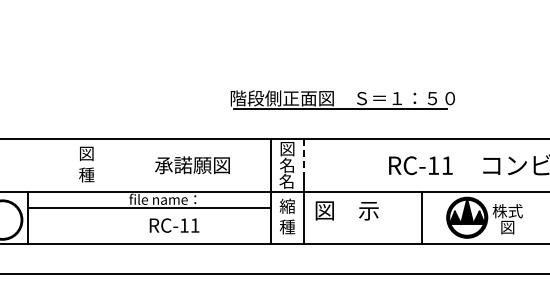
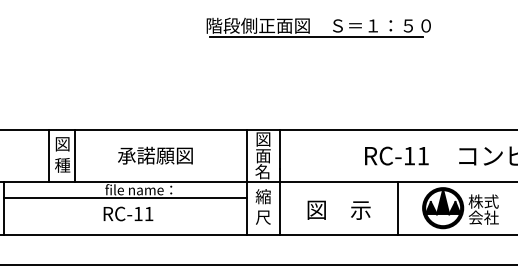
part: (333, 99) -> (309, 26), moved
line: (303, 158) -> (279, 148), dashed -> solid
text: (287, 164) -> (263, 154), 名 -> 面
line: (73, 165) -> (49, 155), added
line: (99, 165) -> (75, 155), added
text: (192, 165) -> (155, 155), moved
text: (346, 210) -> (338, 209), moved
text: (174, 225) -> (128, 213), moved
text: (287, 226) -> (263, 216), 種 -> 尺
text: (507, 227) -> (483, 217), 図 -> 会社

